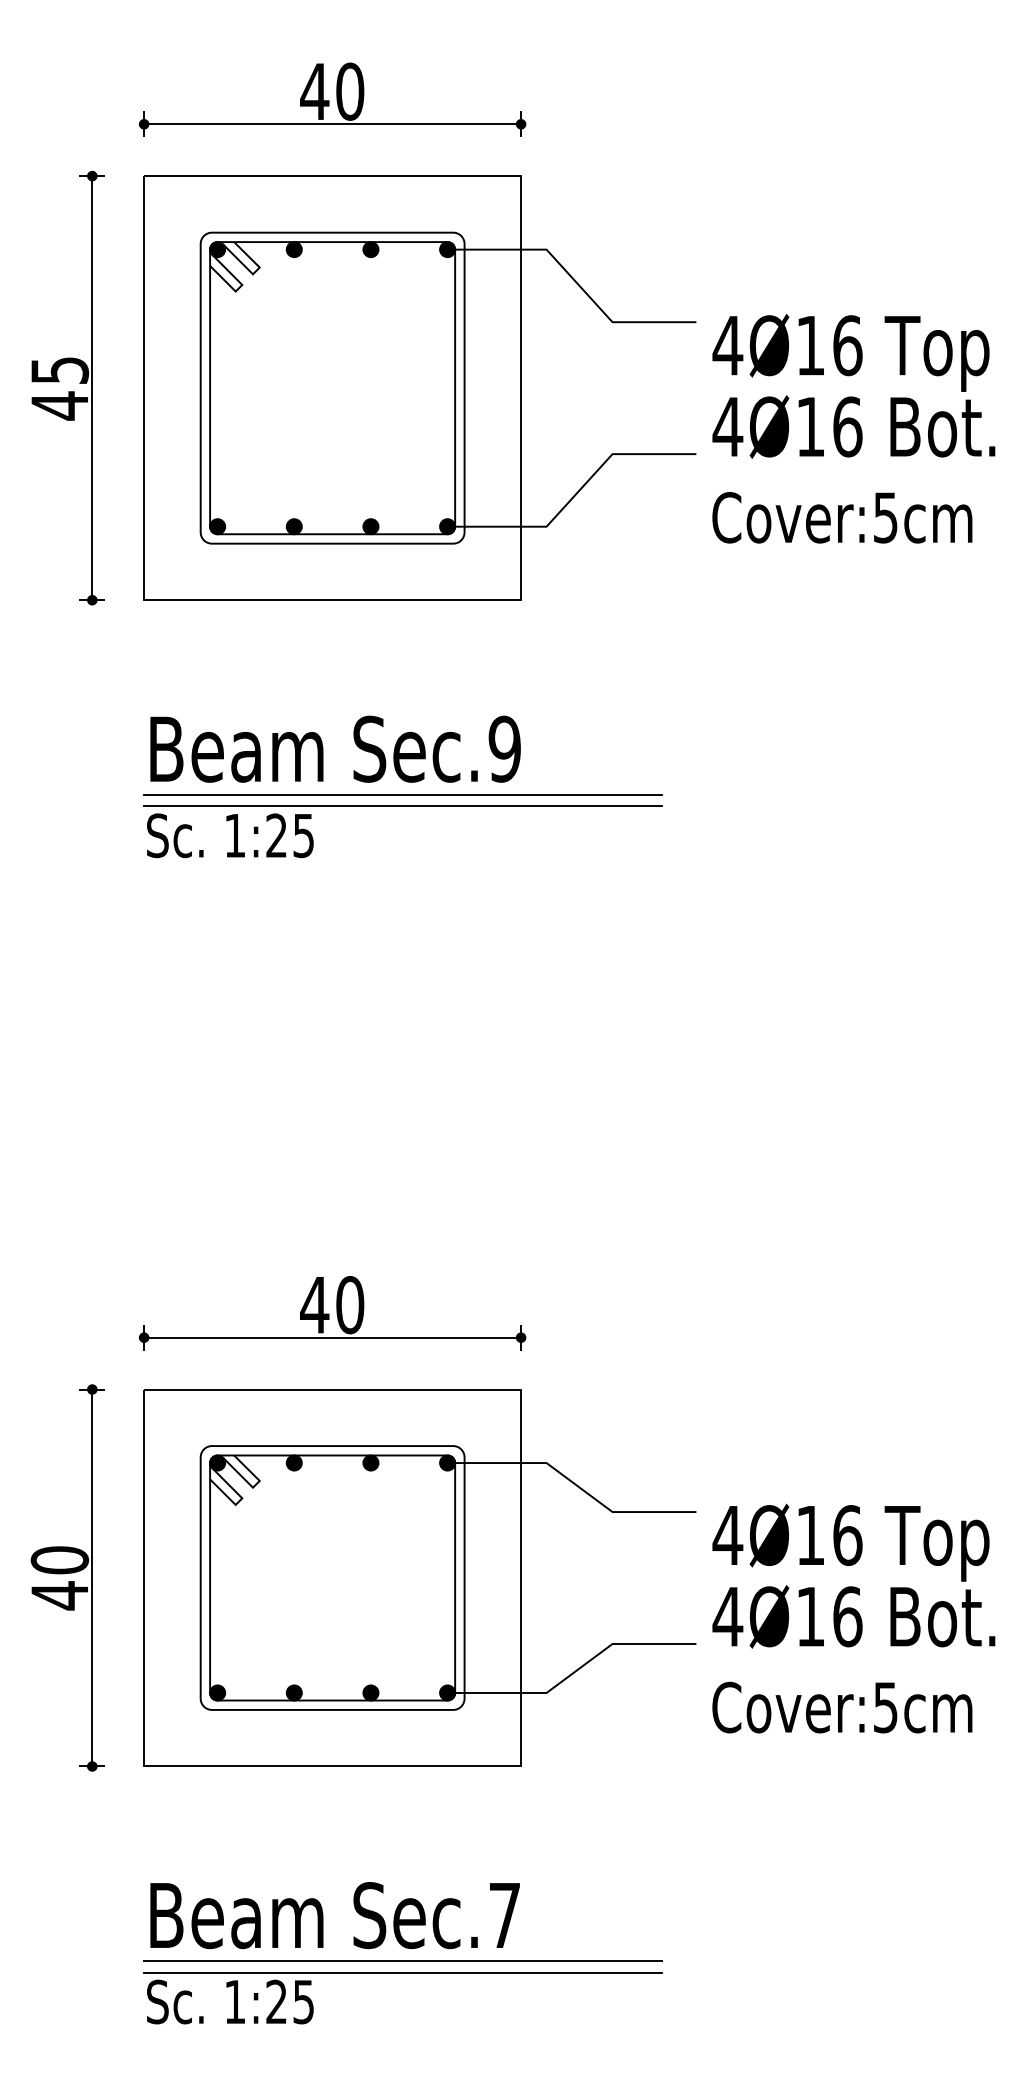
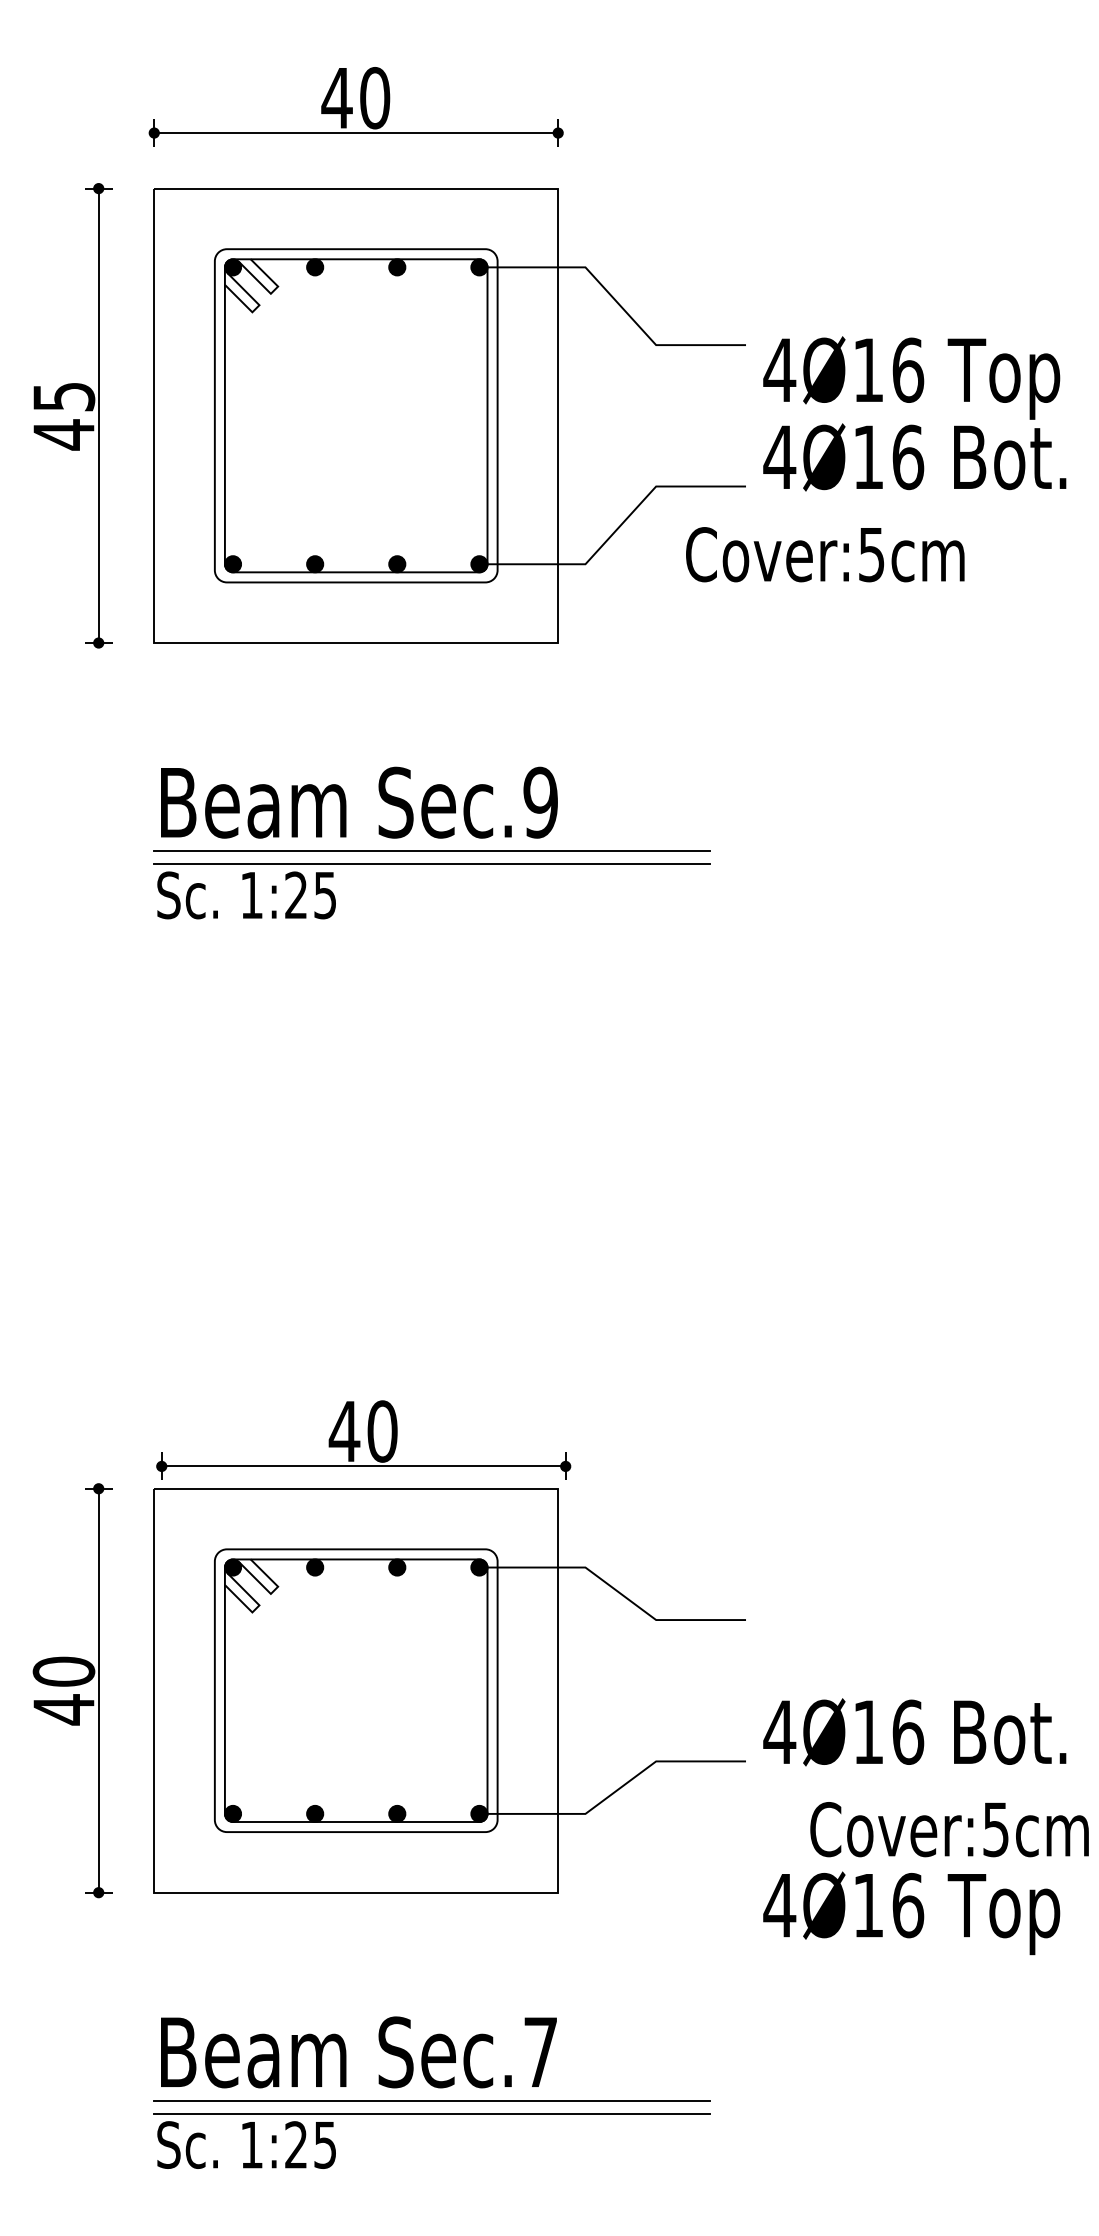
text: (842, 517) -> (825, 554), moved
part: (332, 1313) -> (363, 1440), moved
text: (850, 1542) -> (911, 1913), moved
text: (842, 1707) -> (949, 1829), moved

